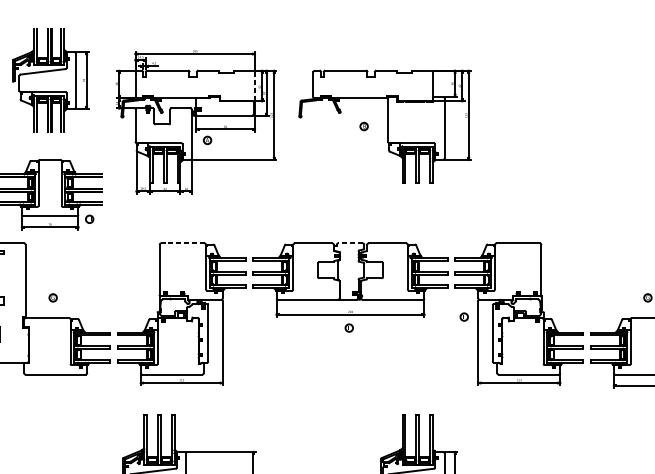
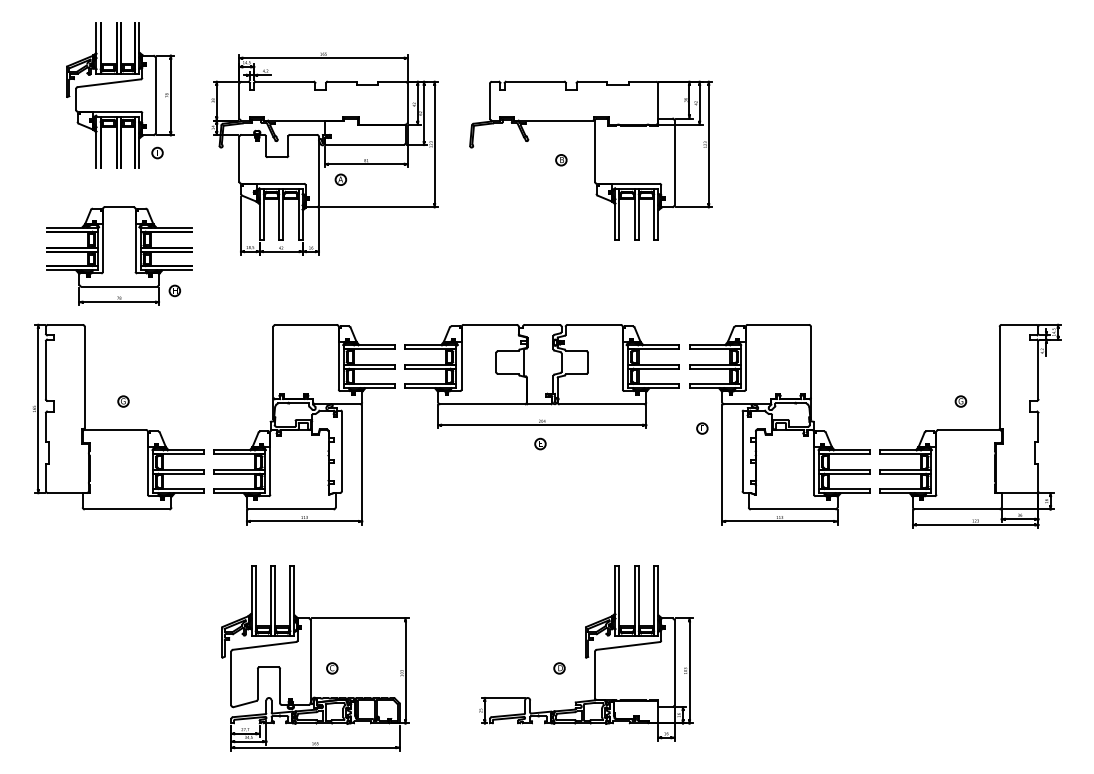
line: (254, 86) -> (407, 103), dashed -> solid
part: (77, 121) -> (157, 152), added
line: (183, 243) -> (306, 324), dashed -> solid
line: (350, 243) -> (541, 324), dashed -> solid

